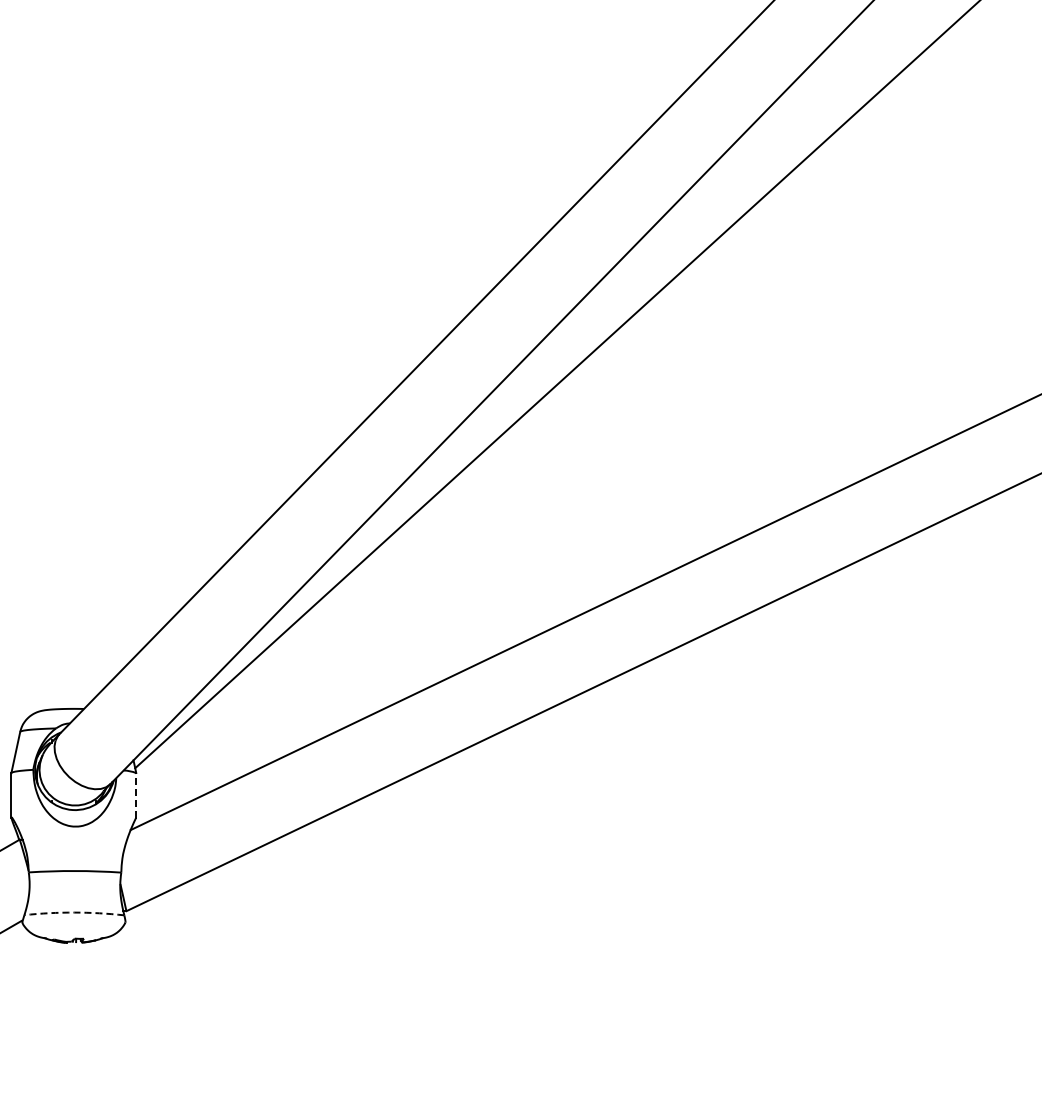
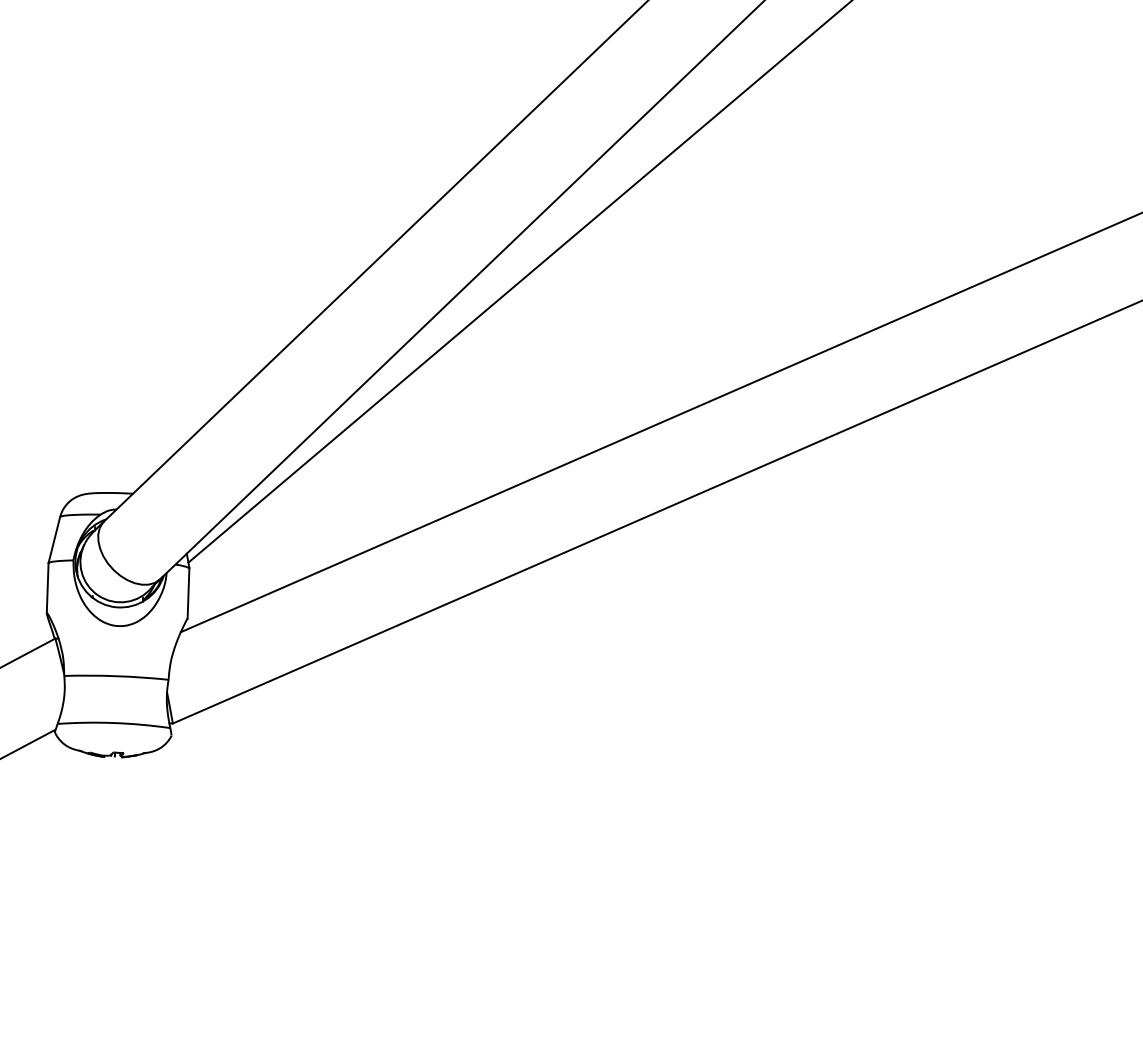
line: (136, 795) -> (188, 593), dashed -> solid
arc: (74, 912) -> (114, 722), dashed -> solid

